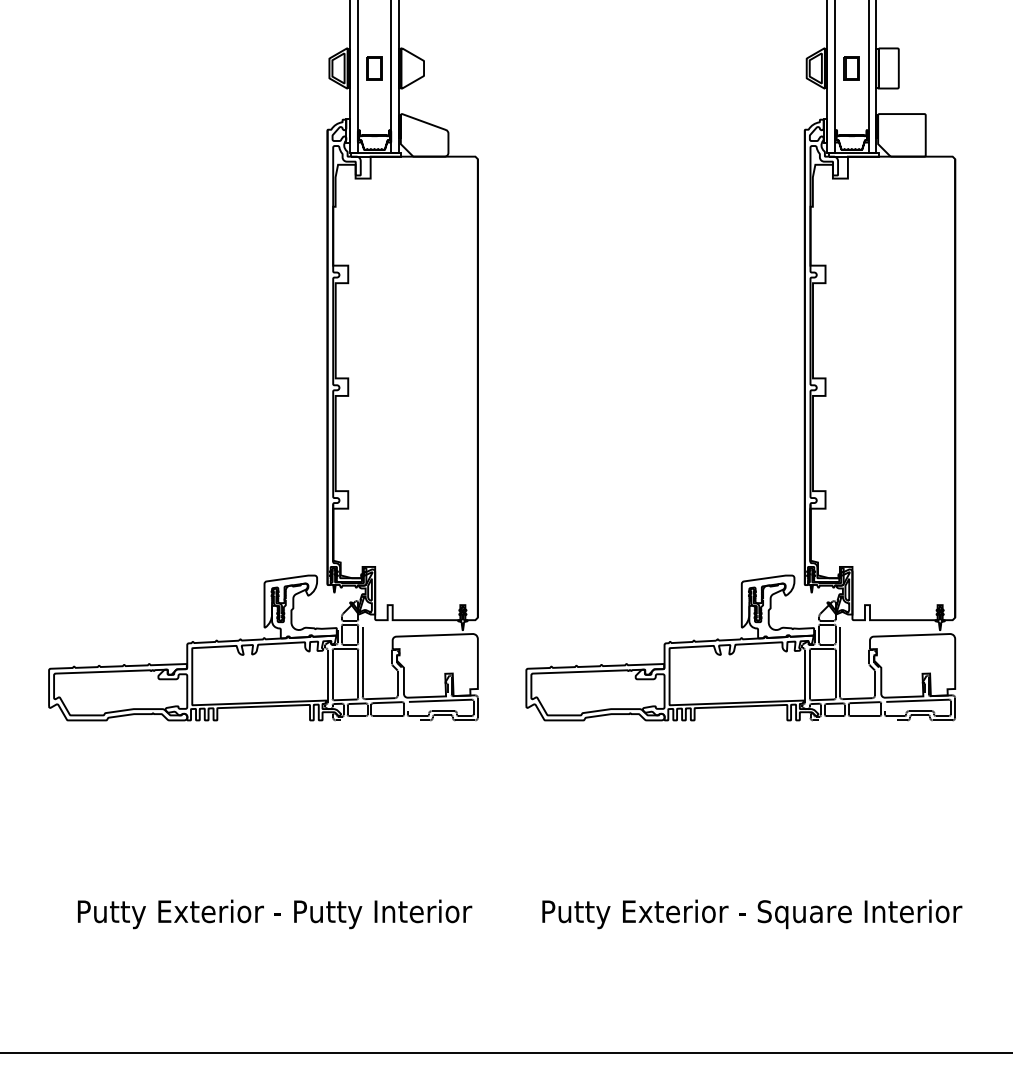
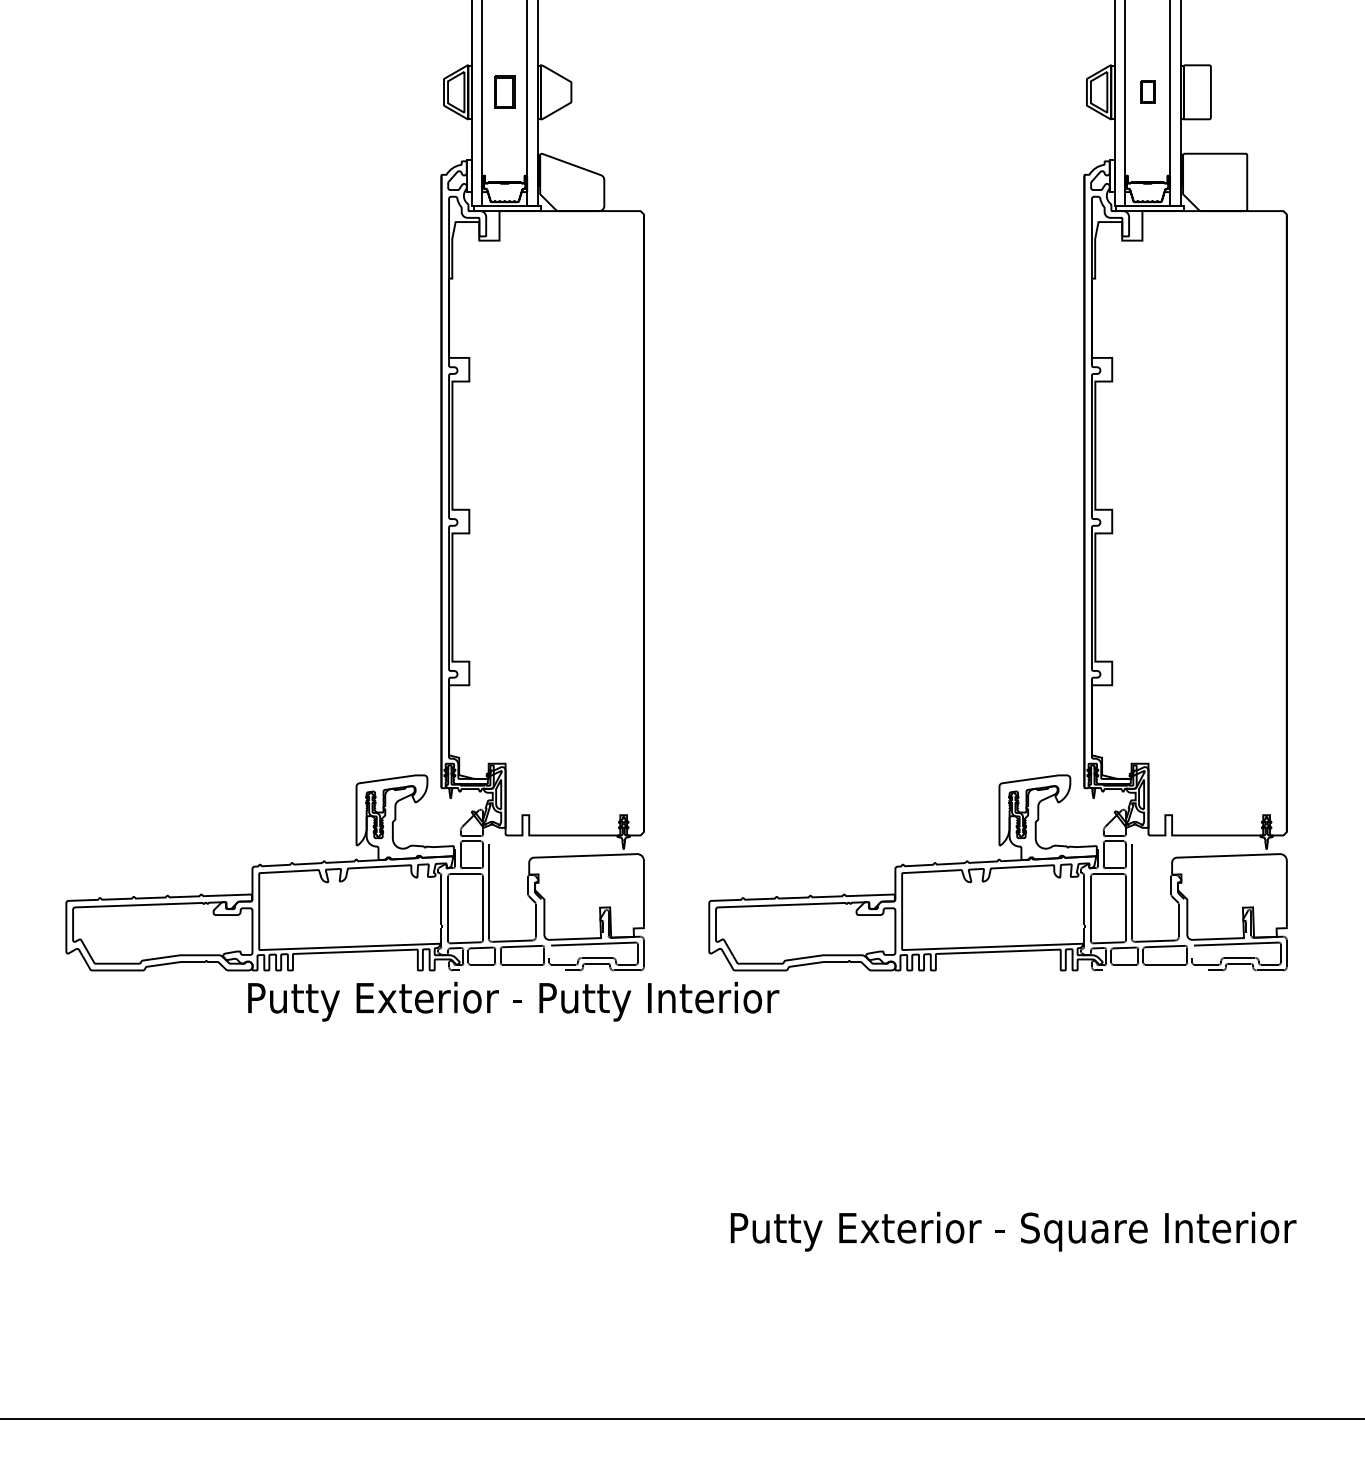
part: (851, 67) -> (1147, 91), size x0.7
text: (274, 914) -> (513, 1001), moved

